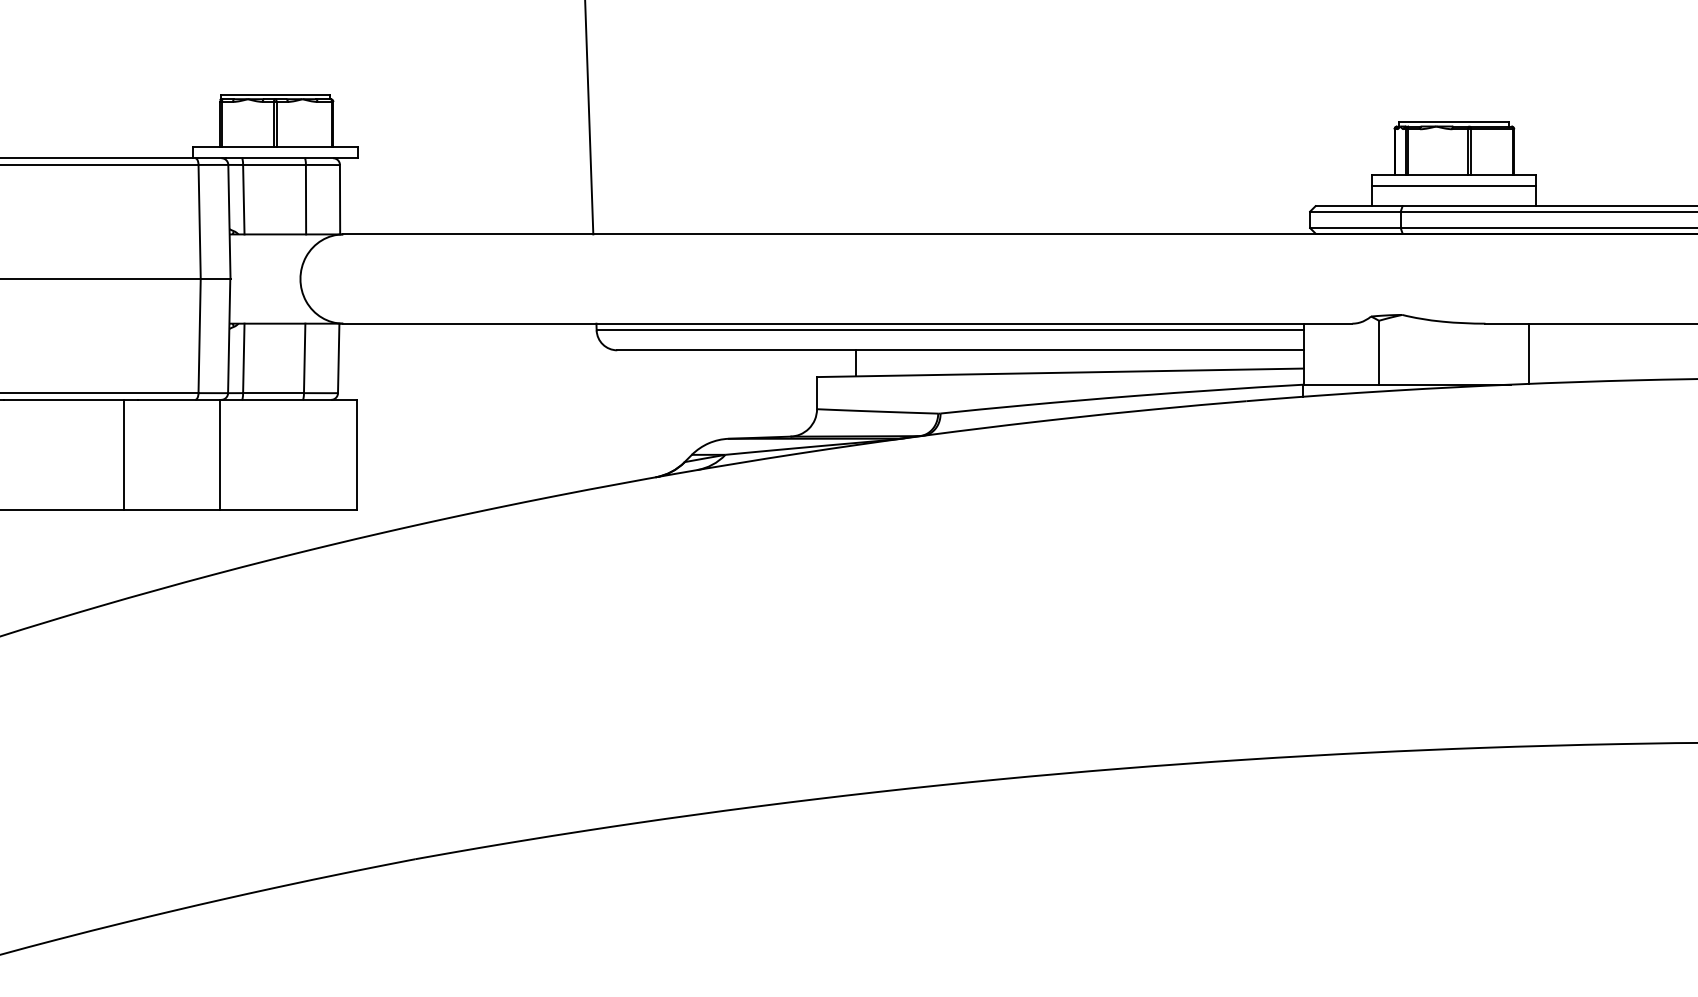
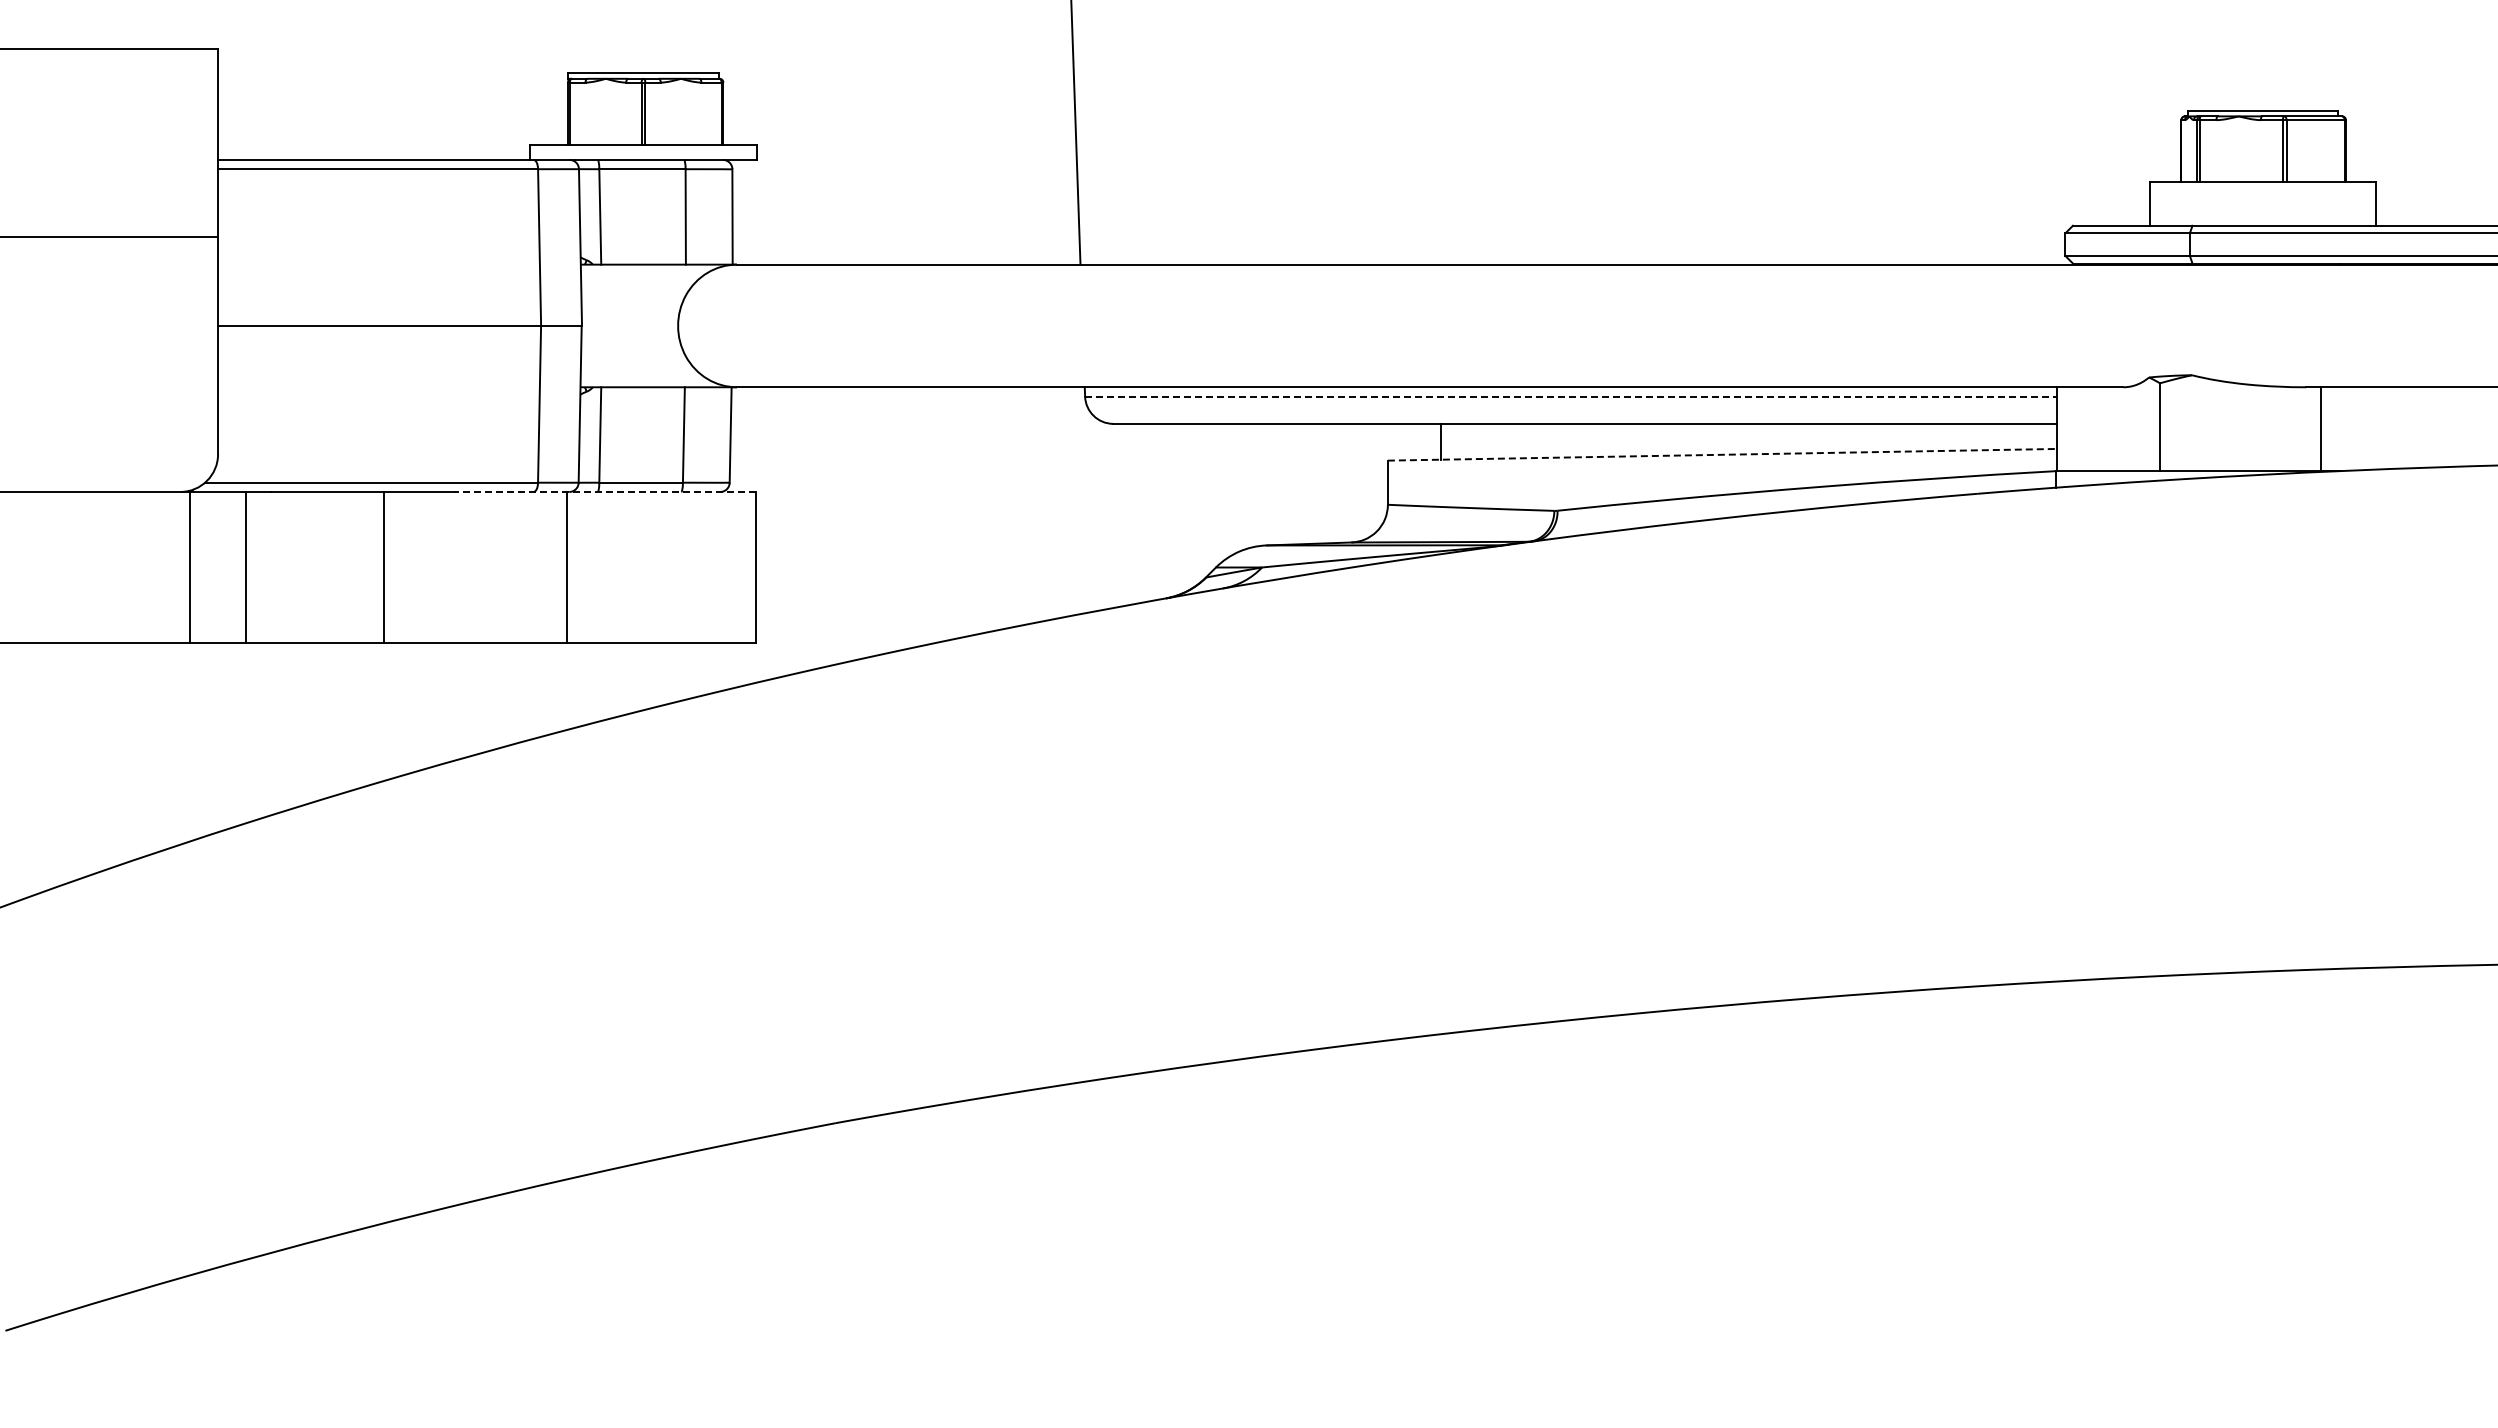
line: (1453, 185) -> (2262, 197), removed
line: (949, 330) -> (1570, 396), solid -> dashed
line: (1529, 353) -> (2321, 428), moved
line: (1060, 372) -> (1722, 454), solid -> dashed
line: (247, 399) -> (605, 491), solid -> dashed
line: (123, 454) -> (384, 566), moved

